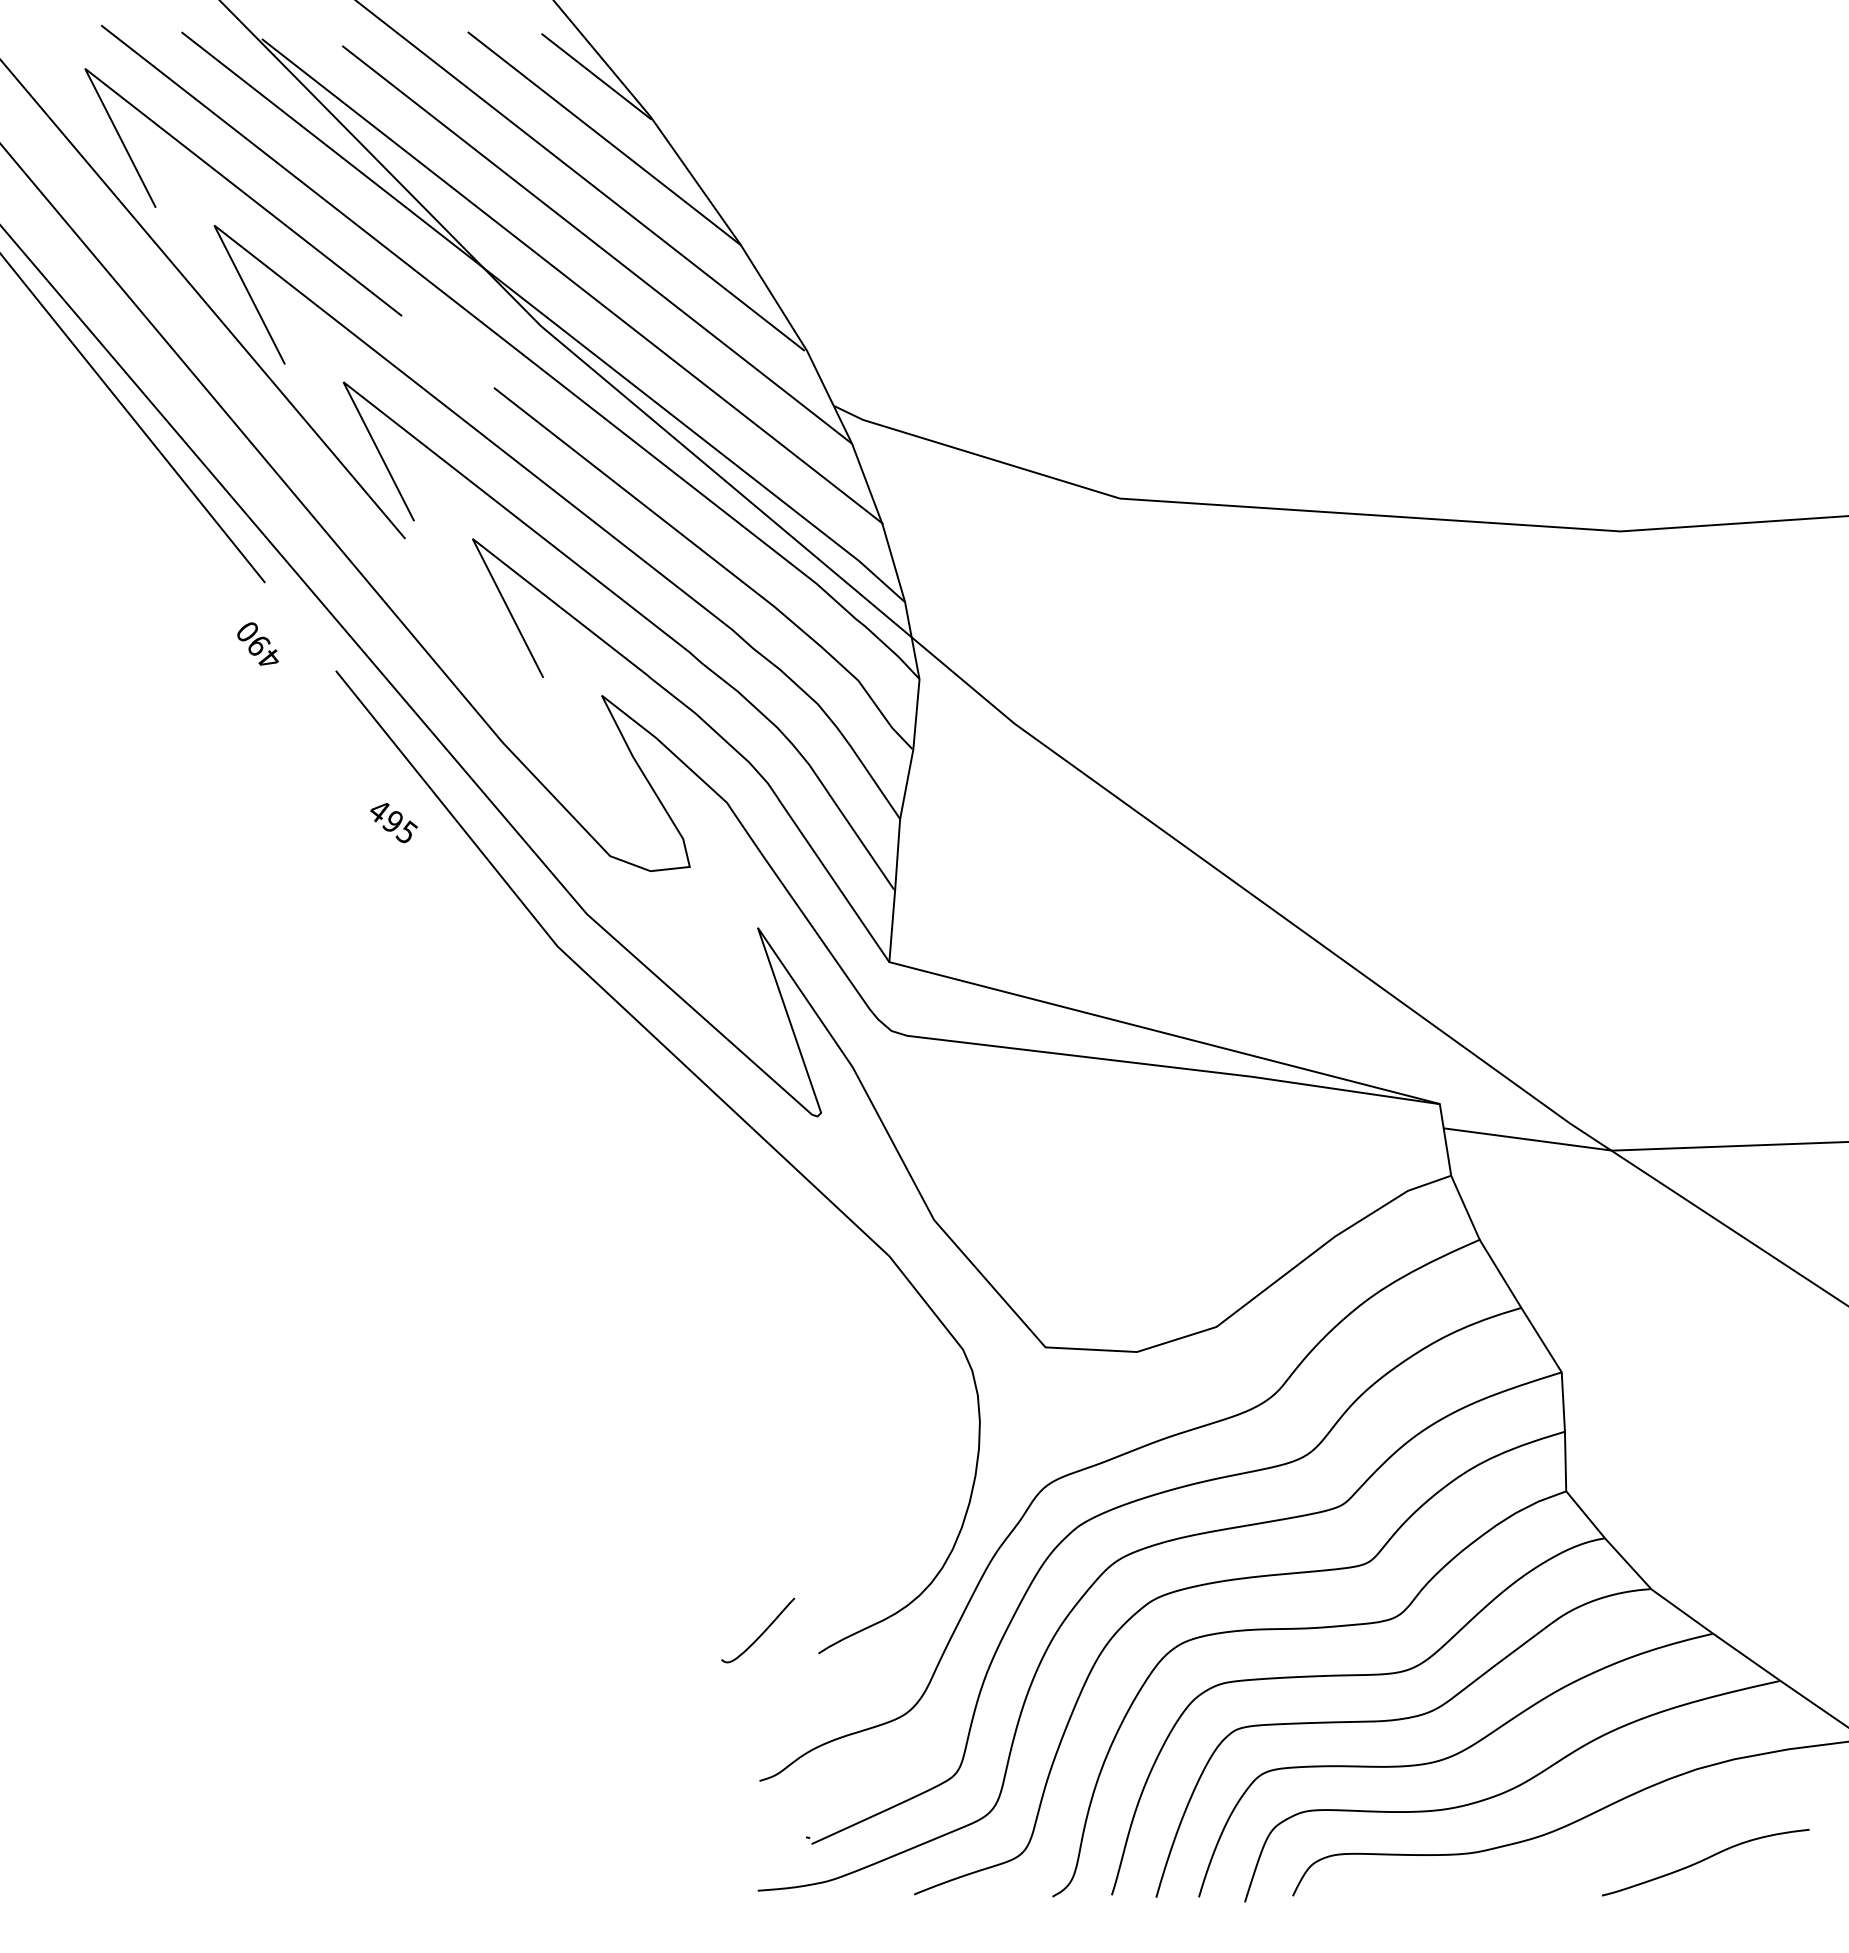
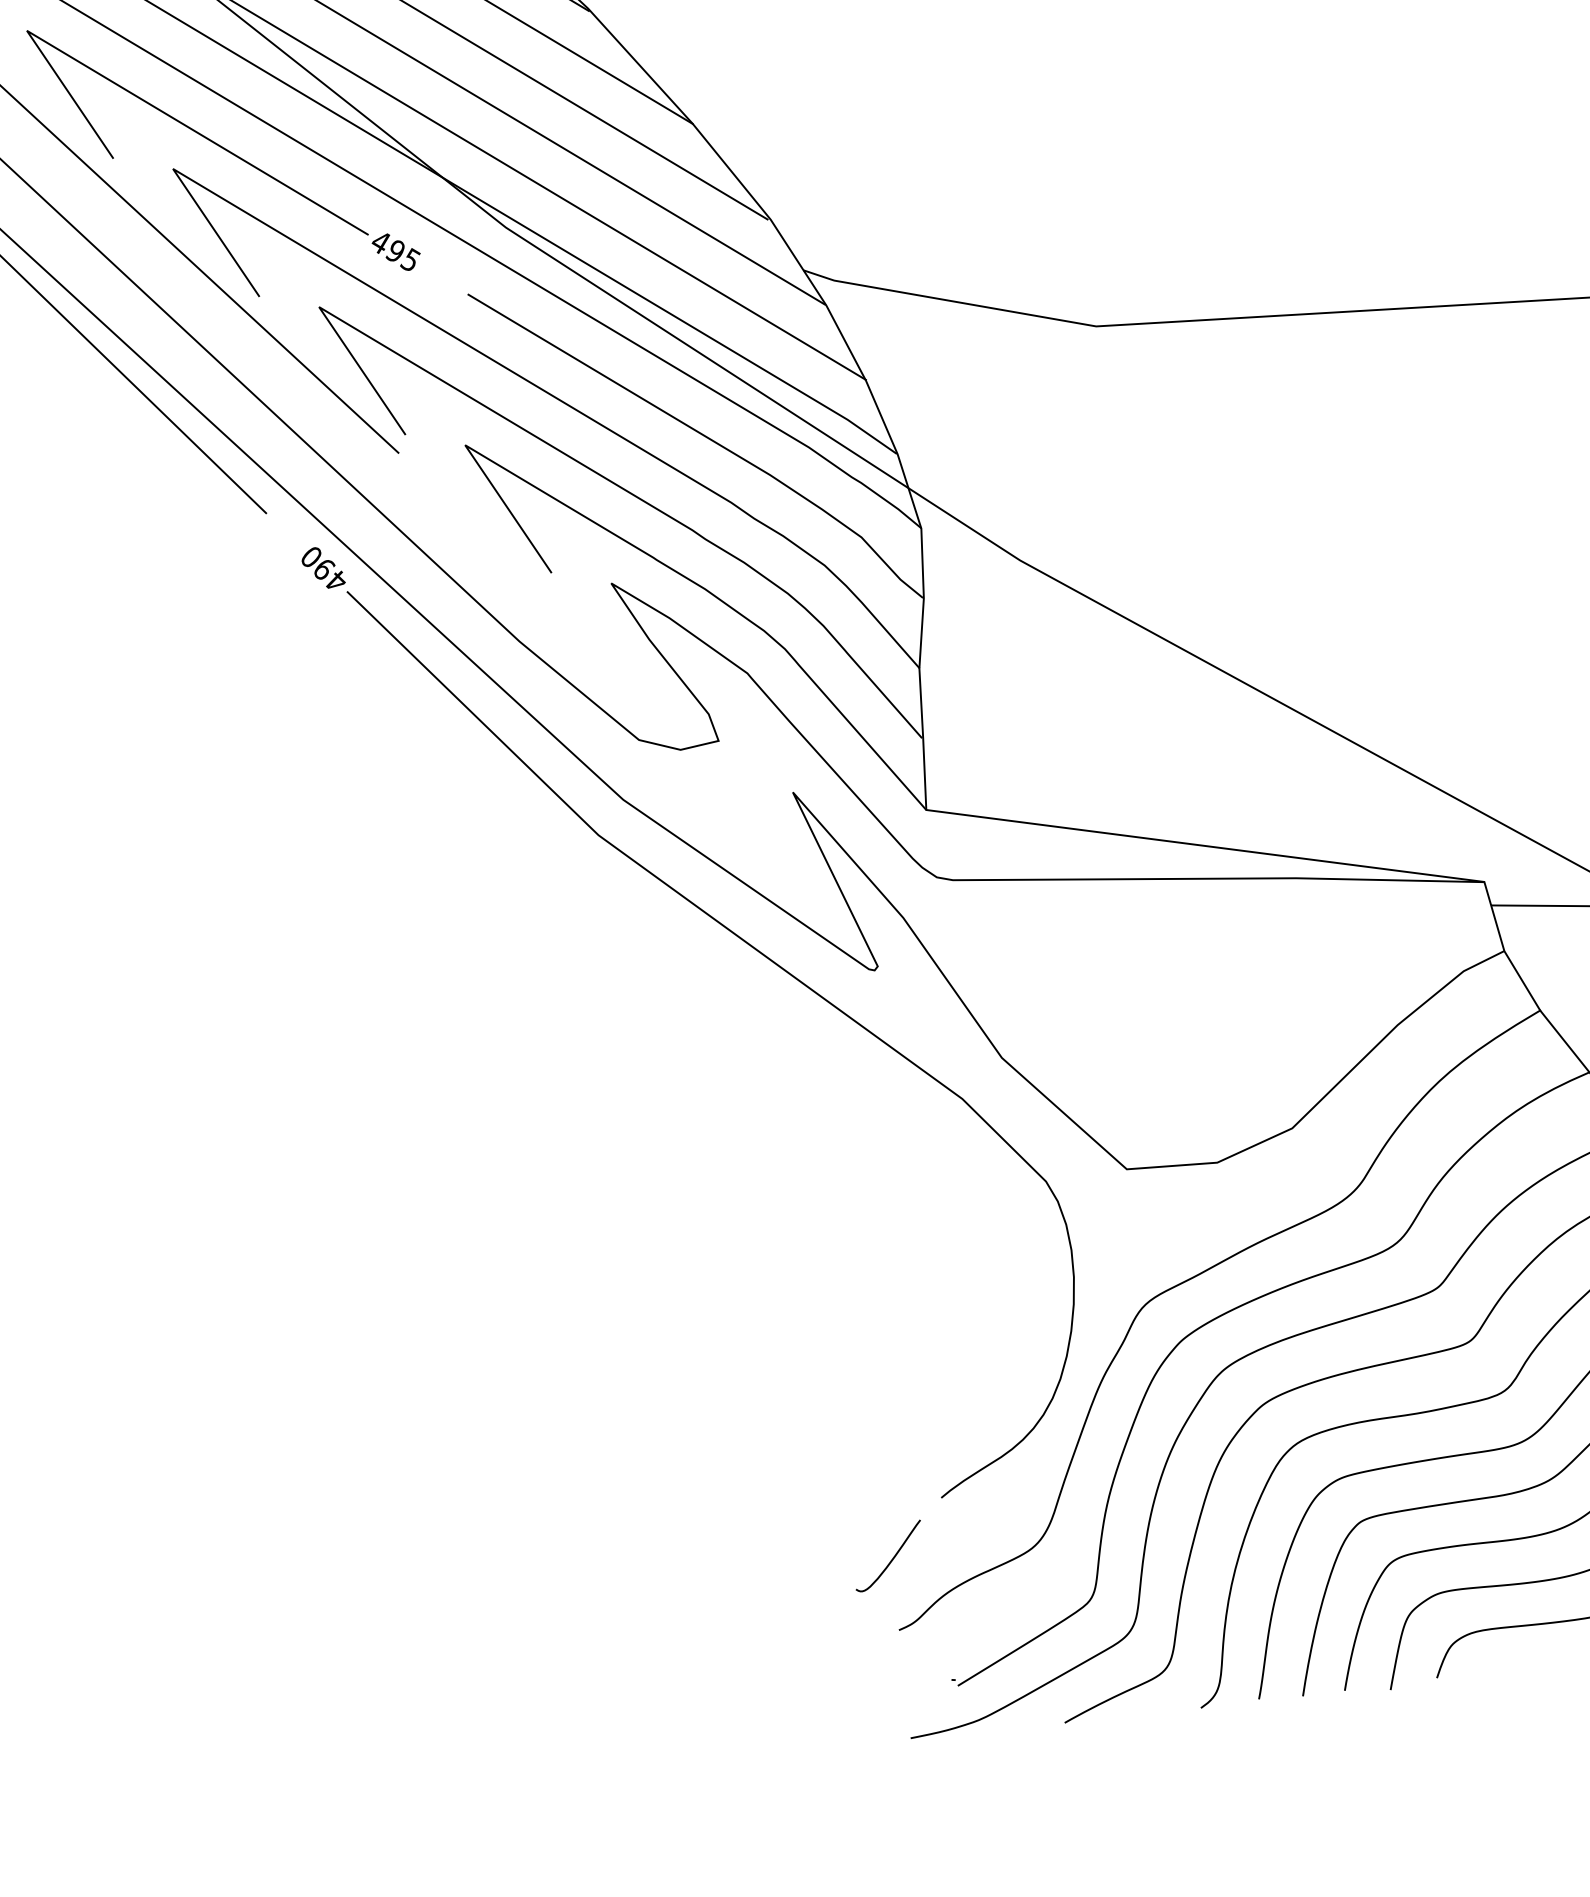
text: (257, 643) -> (322, 567), moved
text: (393, 823) -> (396, 252), moved
curve: (761, 1633) -> (892, 1558), moved

